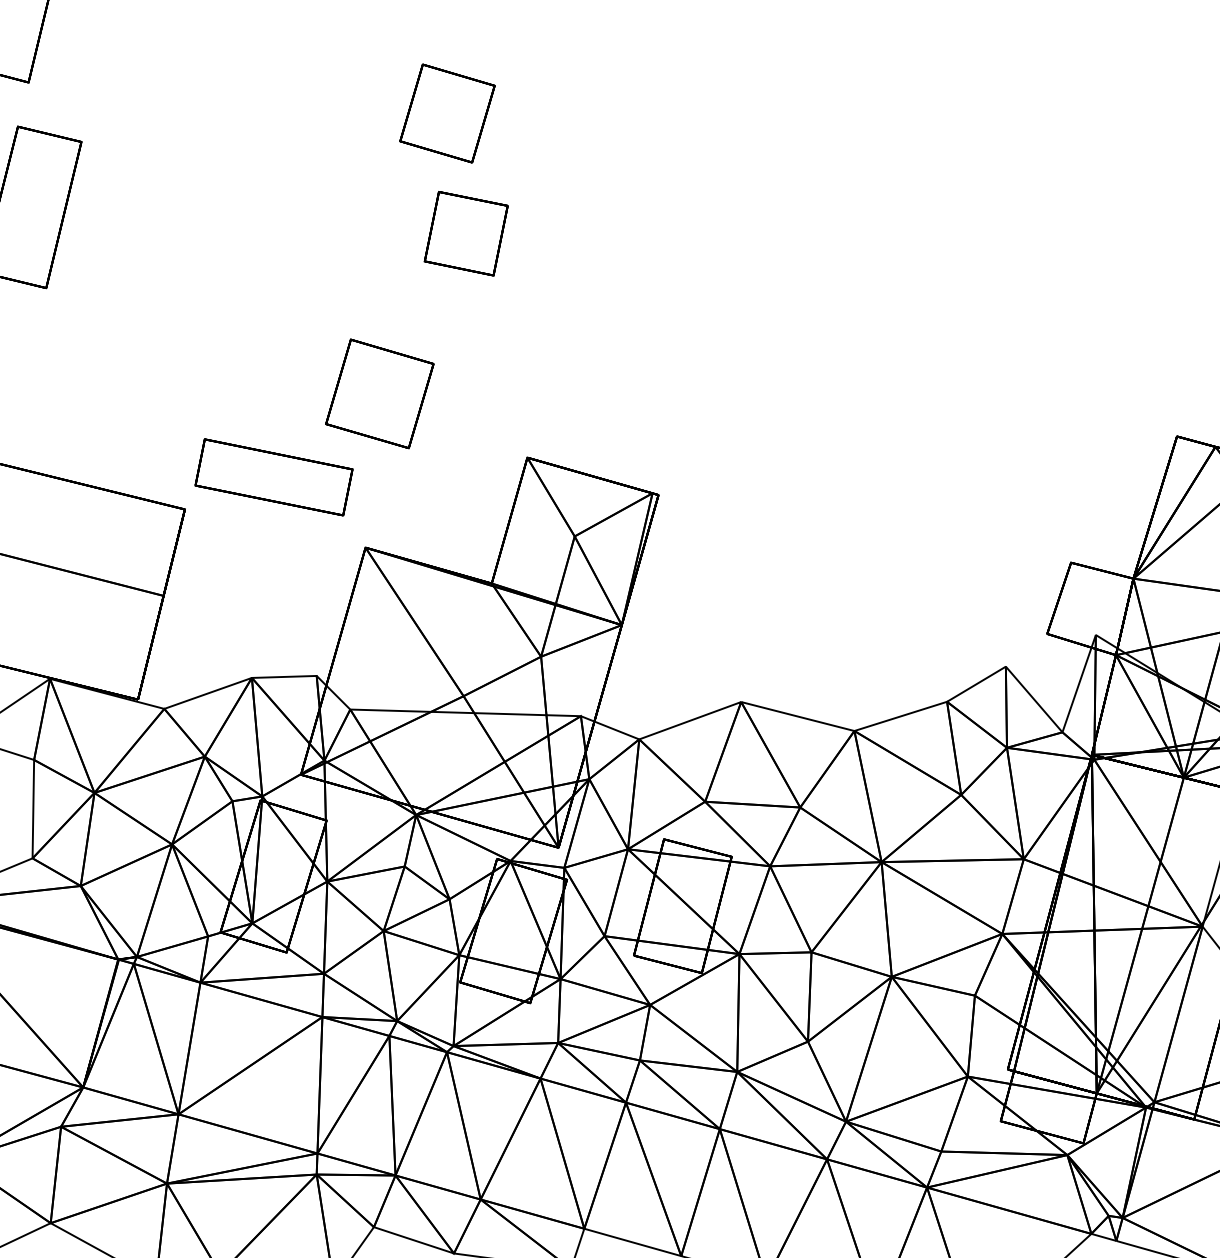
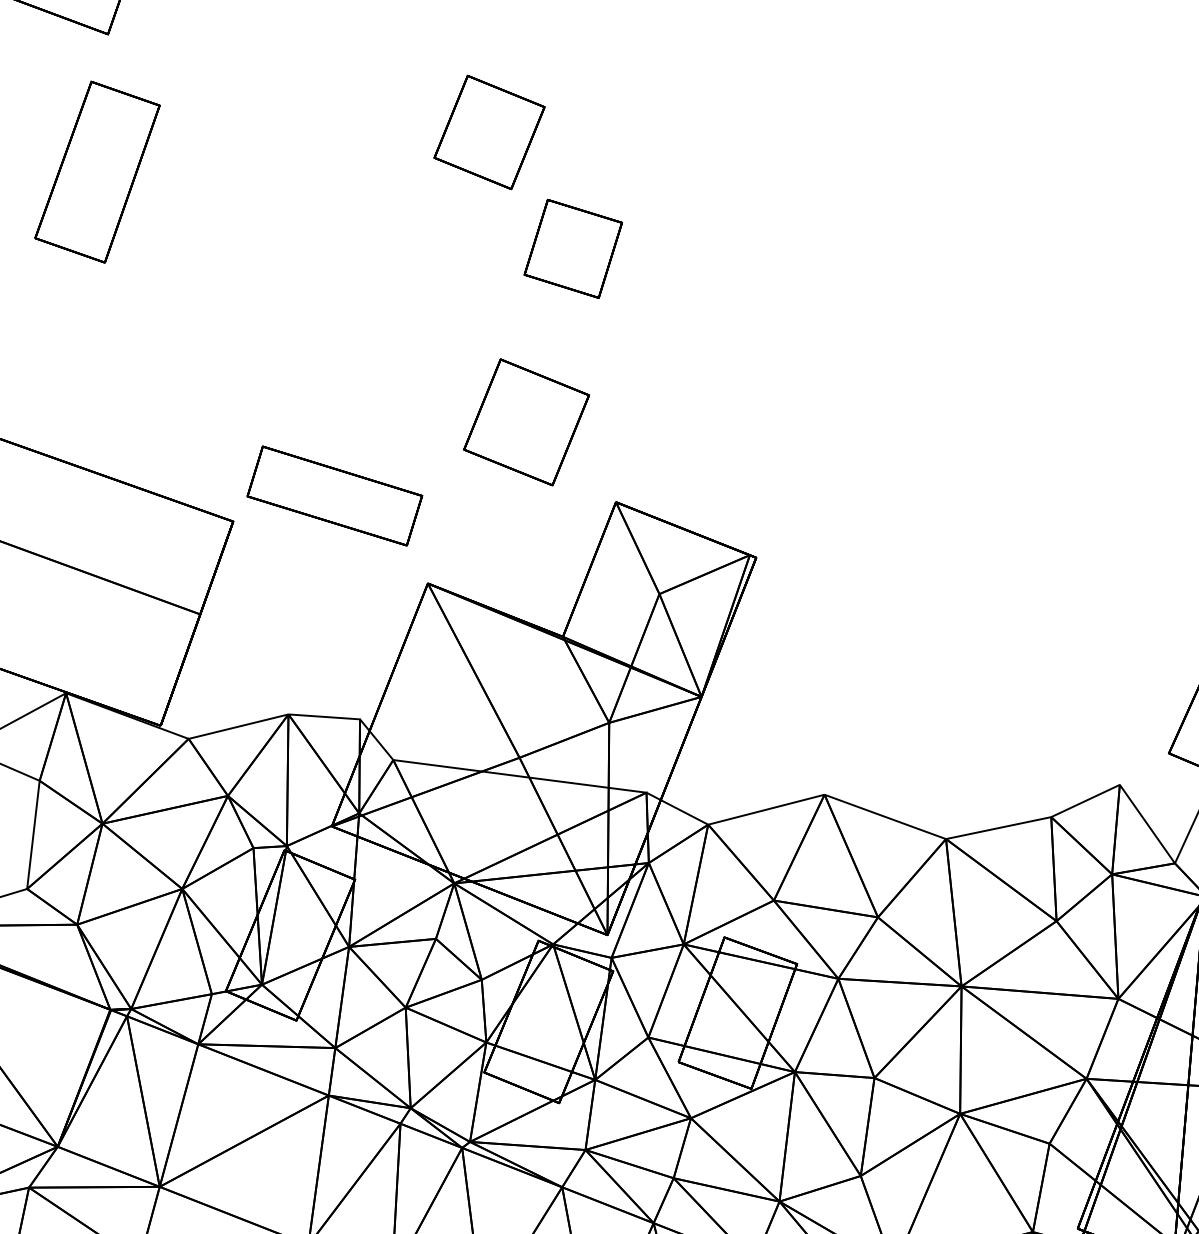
part: (447, 113) -> (489, 132), moved
part: (379, 393) -> (526, 421), moved

